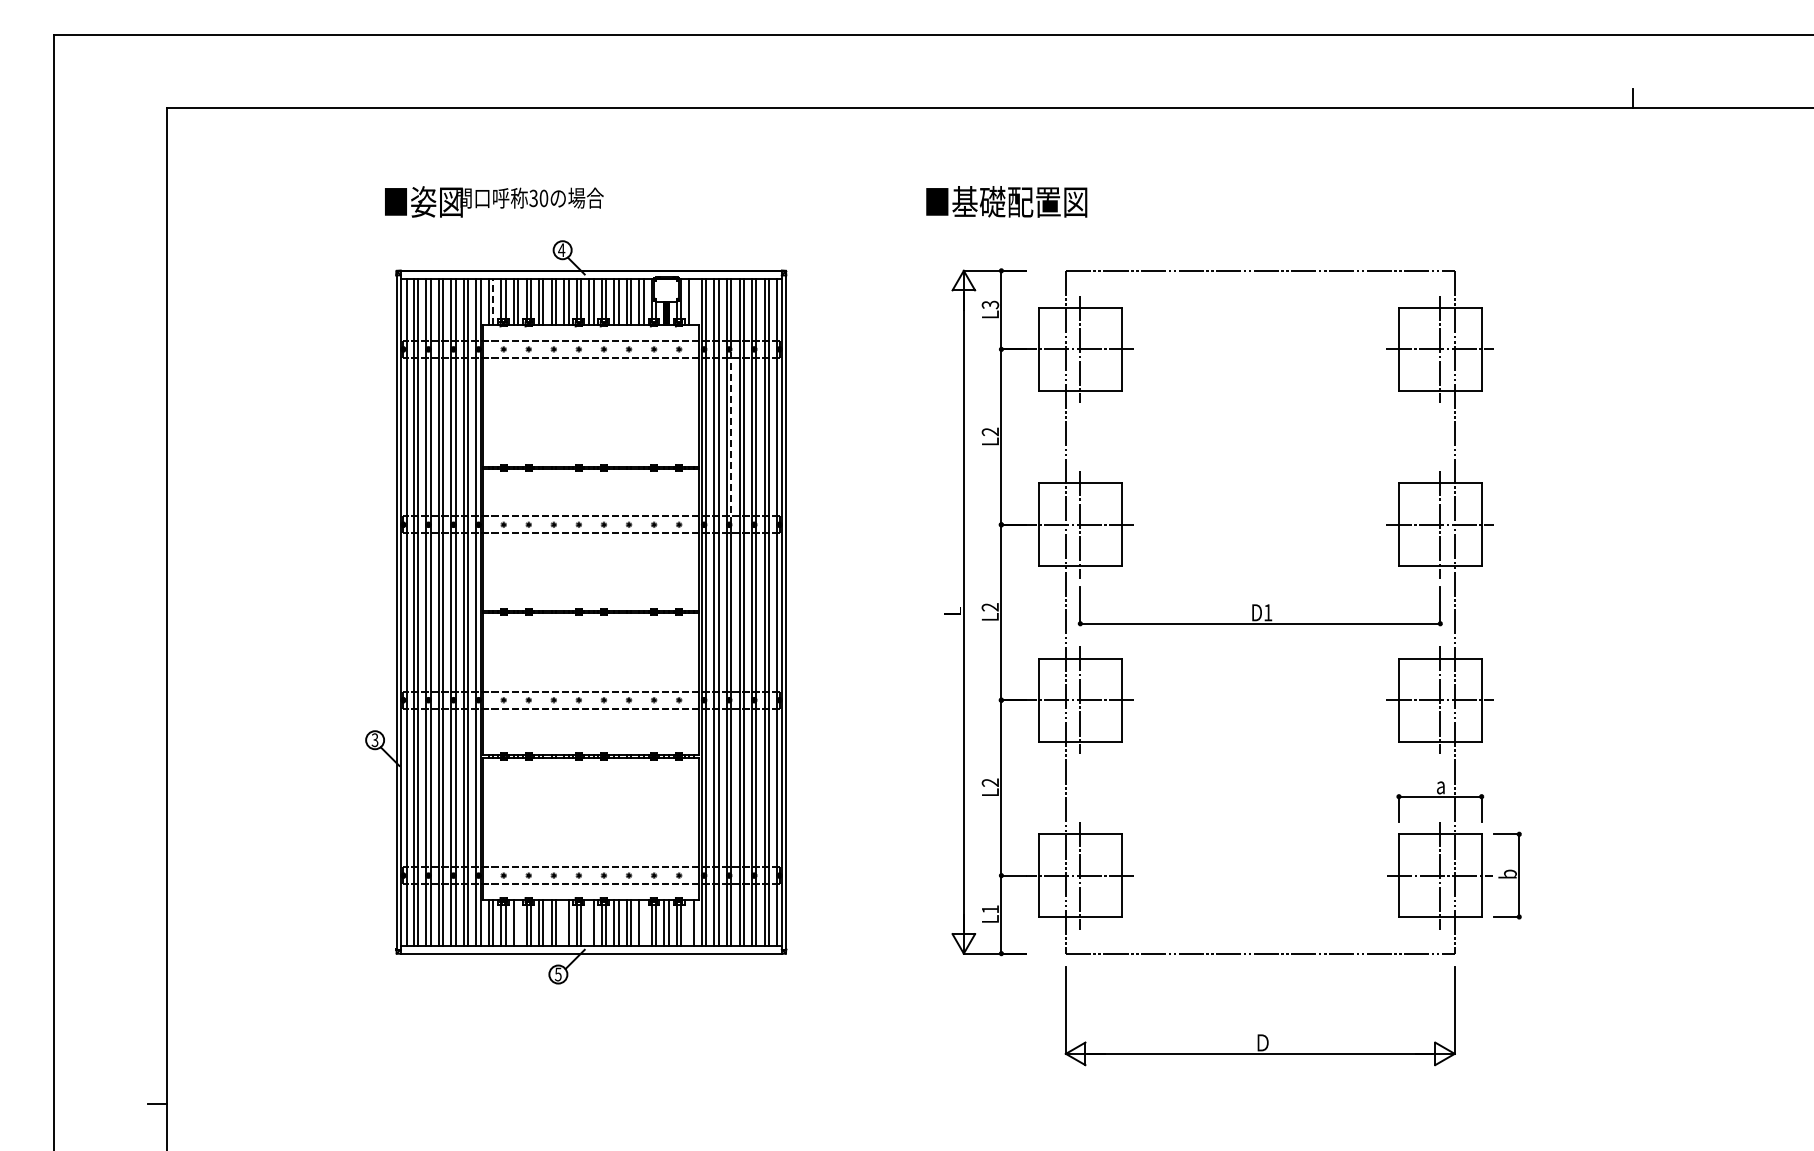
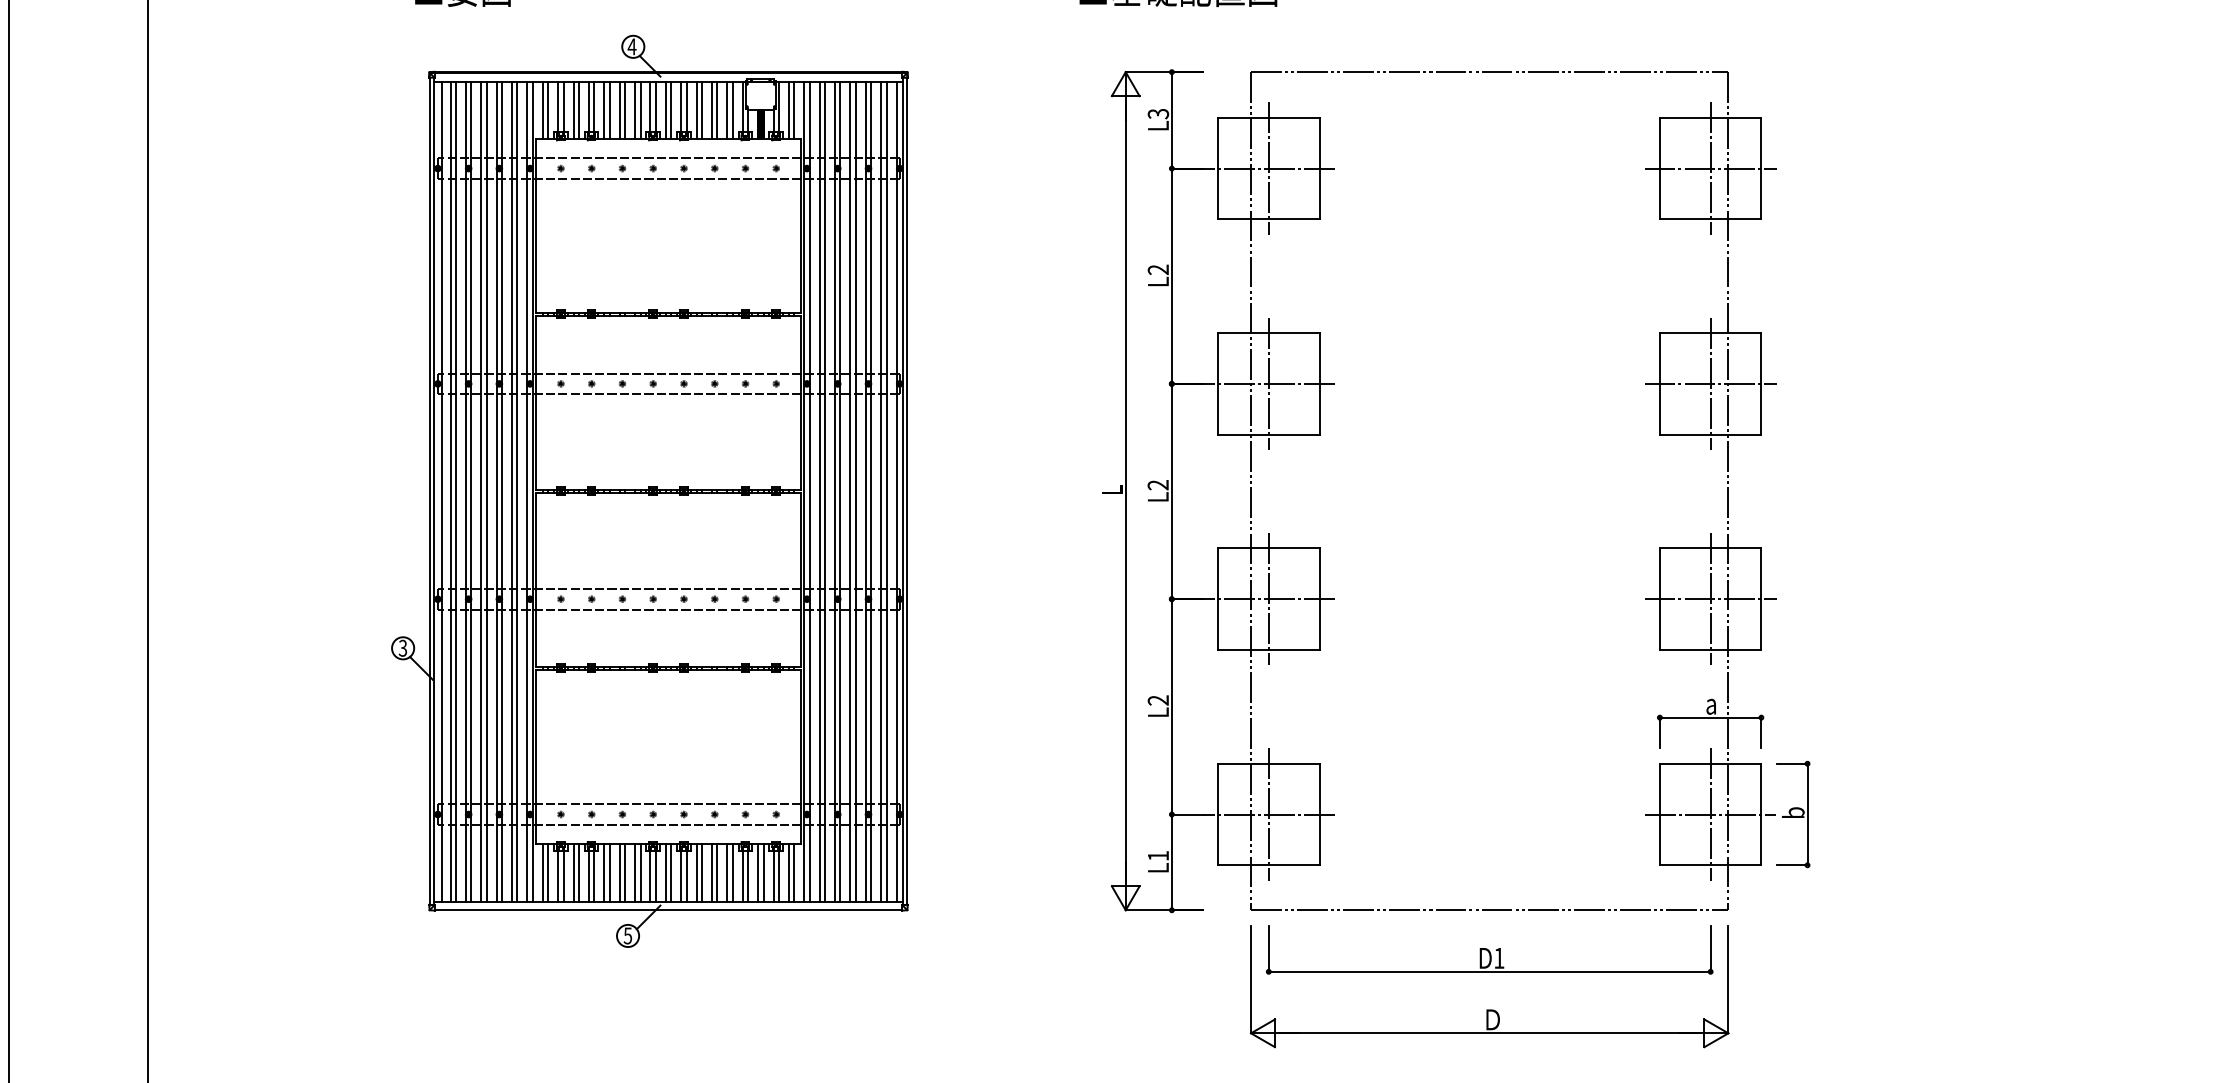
line: (493, 301) -> (548, 109), dashed -> solid
line: (693, 301) -> (793, 109), added
line: (731, 436) -> (840, 275), dashed -> solid
part: (1259, 606) -> (1488, 950), moved
line: (518, 922) -> (579, 872), added
line: (564, 922) -> (635, 872), added
line: (589, 922) -> (666, 872), added
line: (643, 922) -> (732, 872), added
line: (689, 922) -> (789, 872), added

